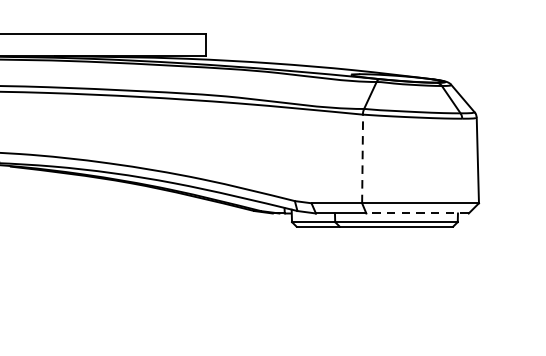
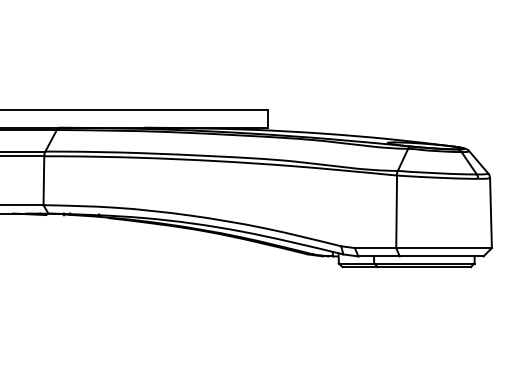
line: (362, 158) -> (396, 211), dashed -> solid
line: (417, 213) -> (441, 256), dashed -> solid

